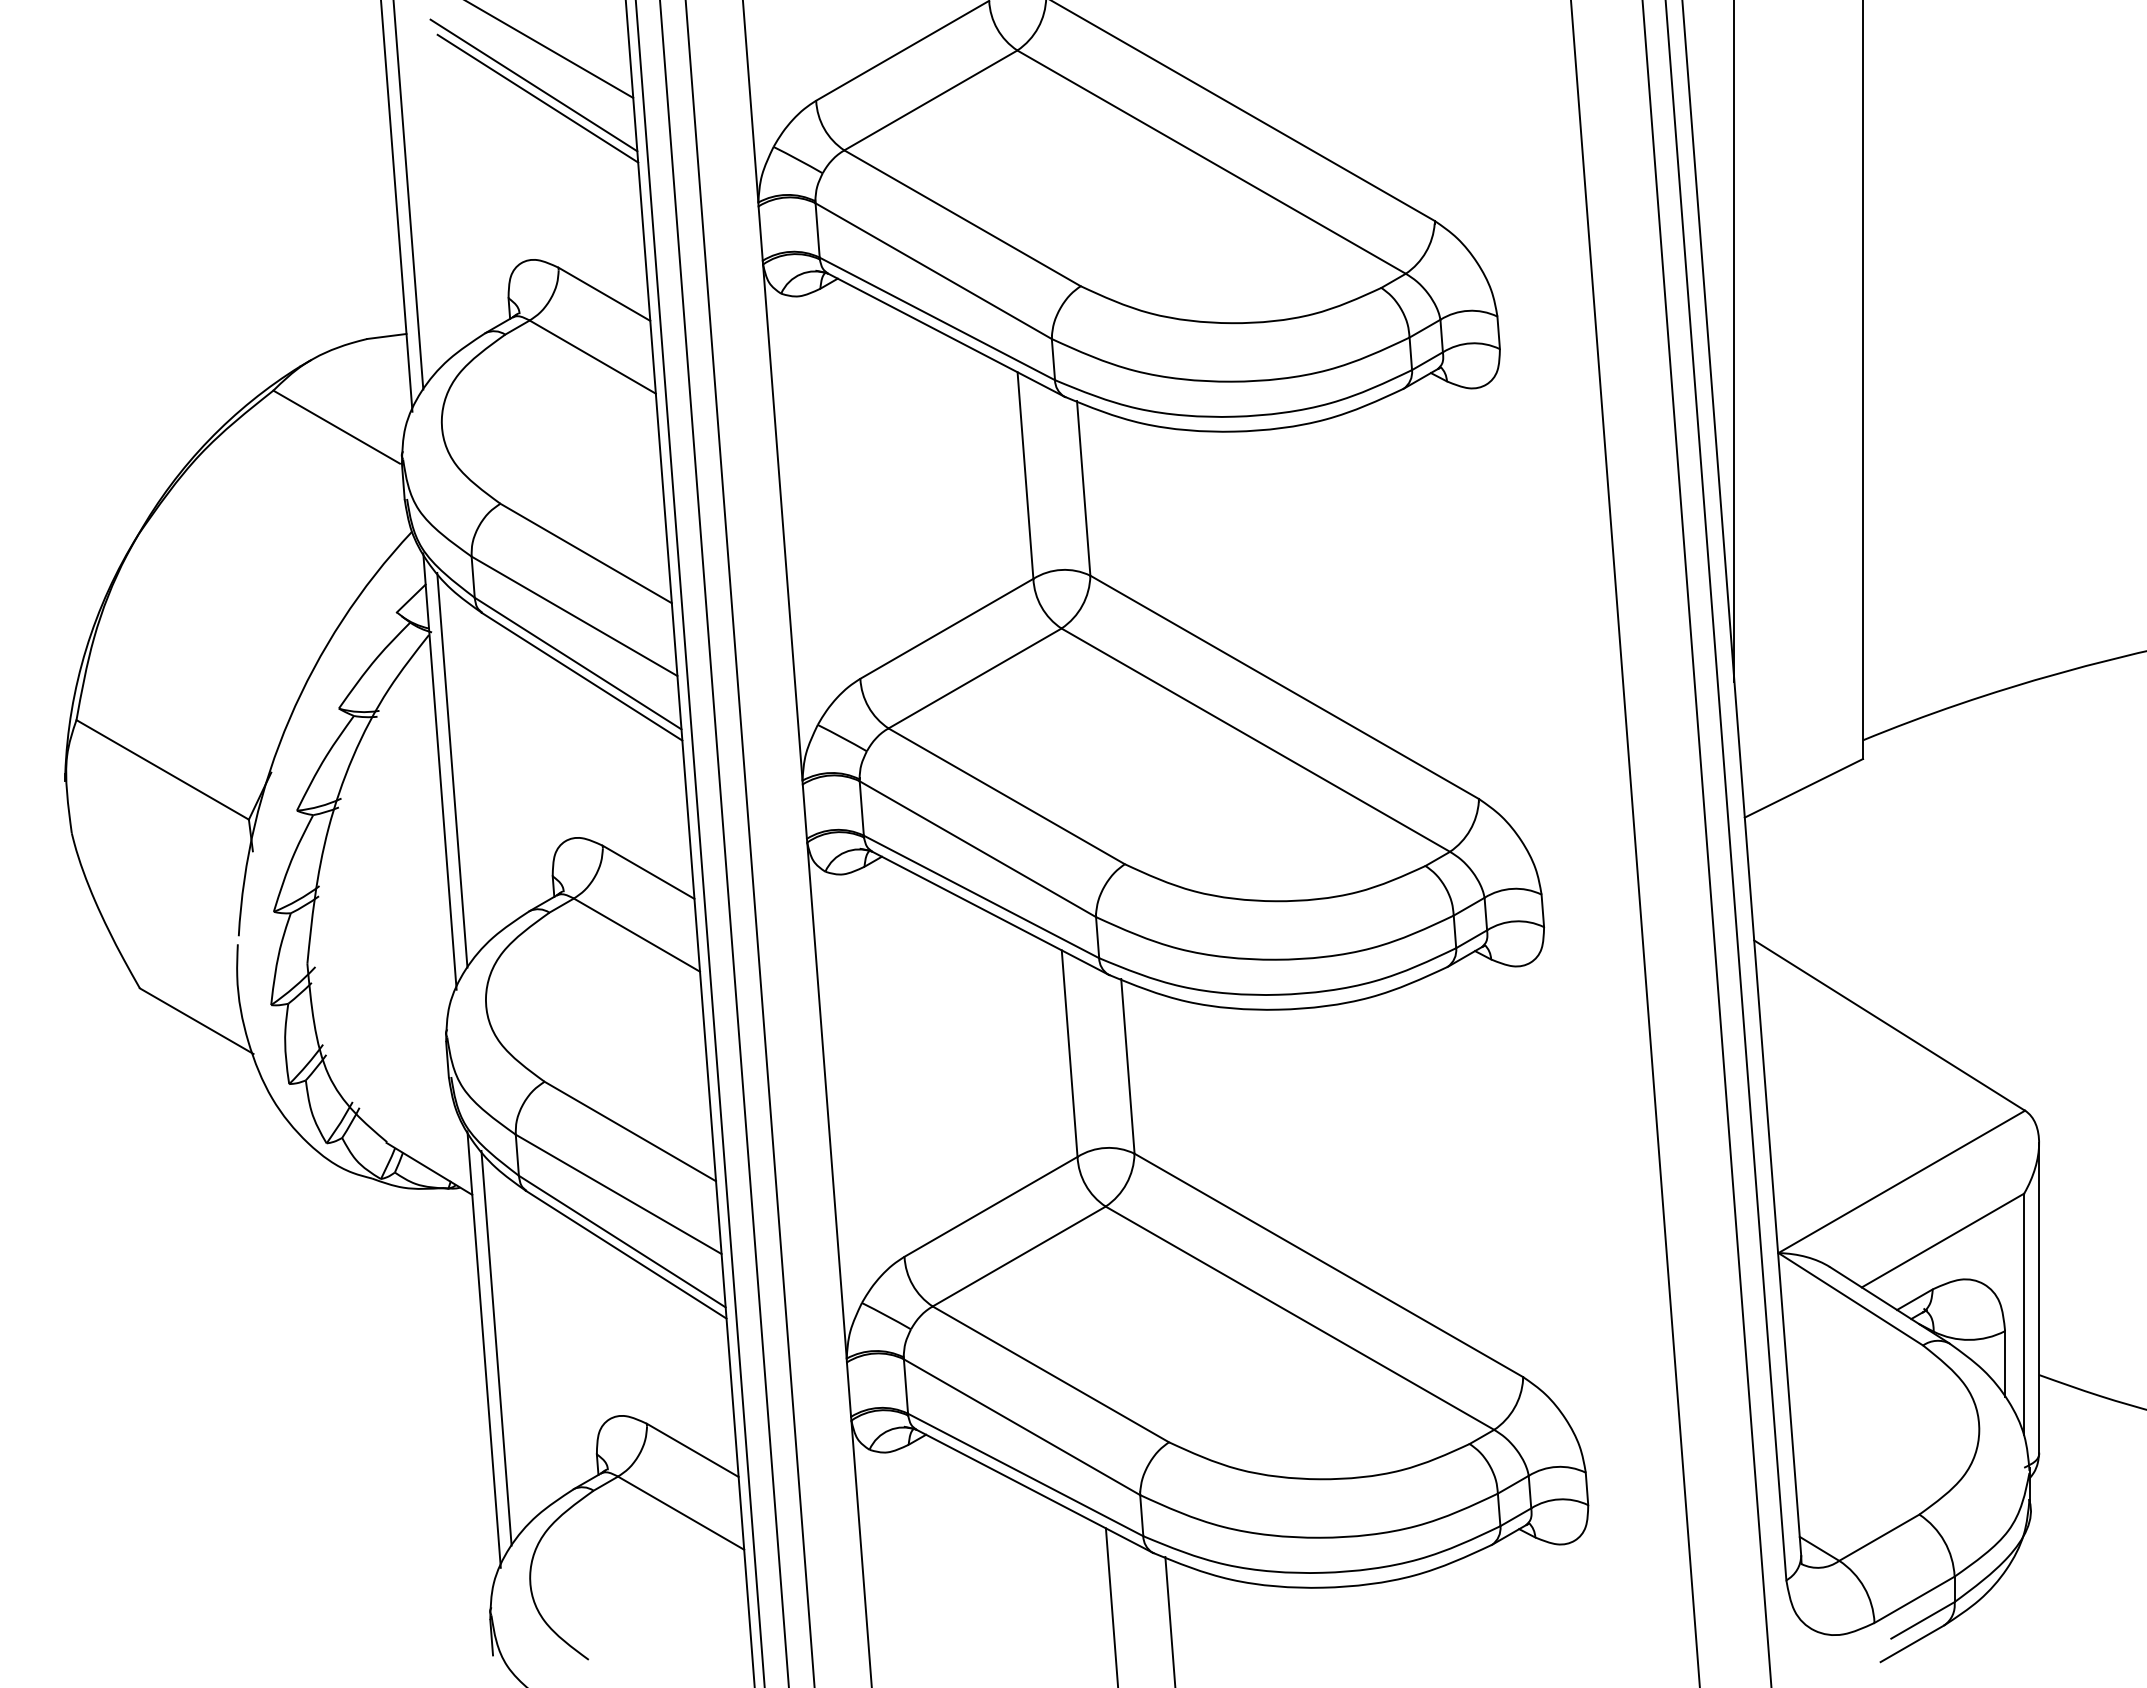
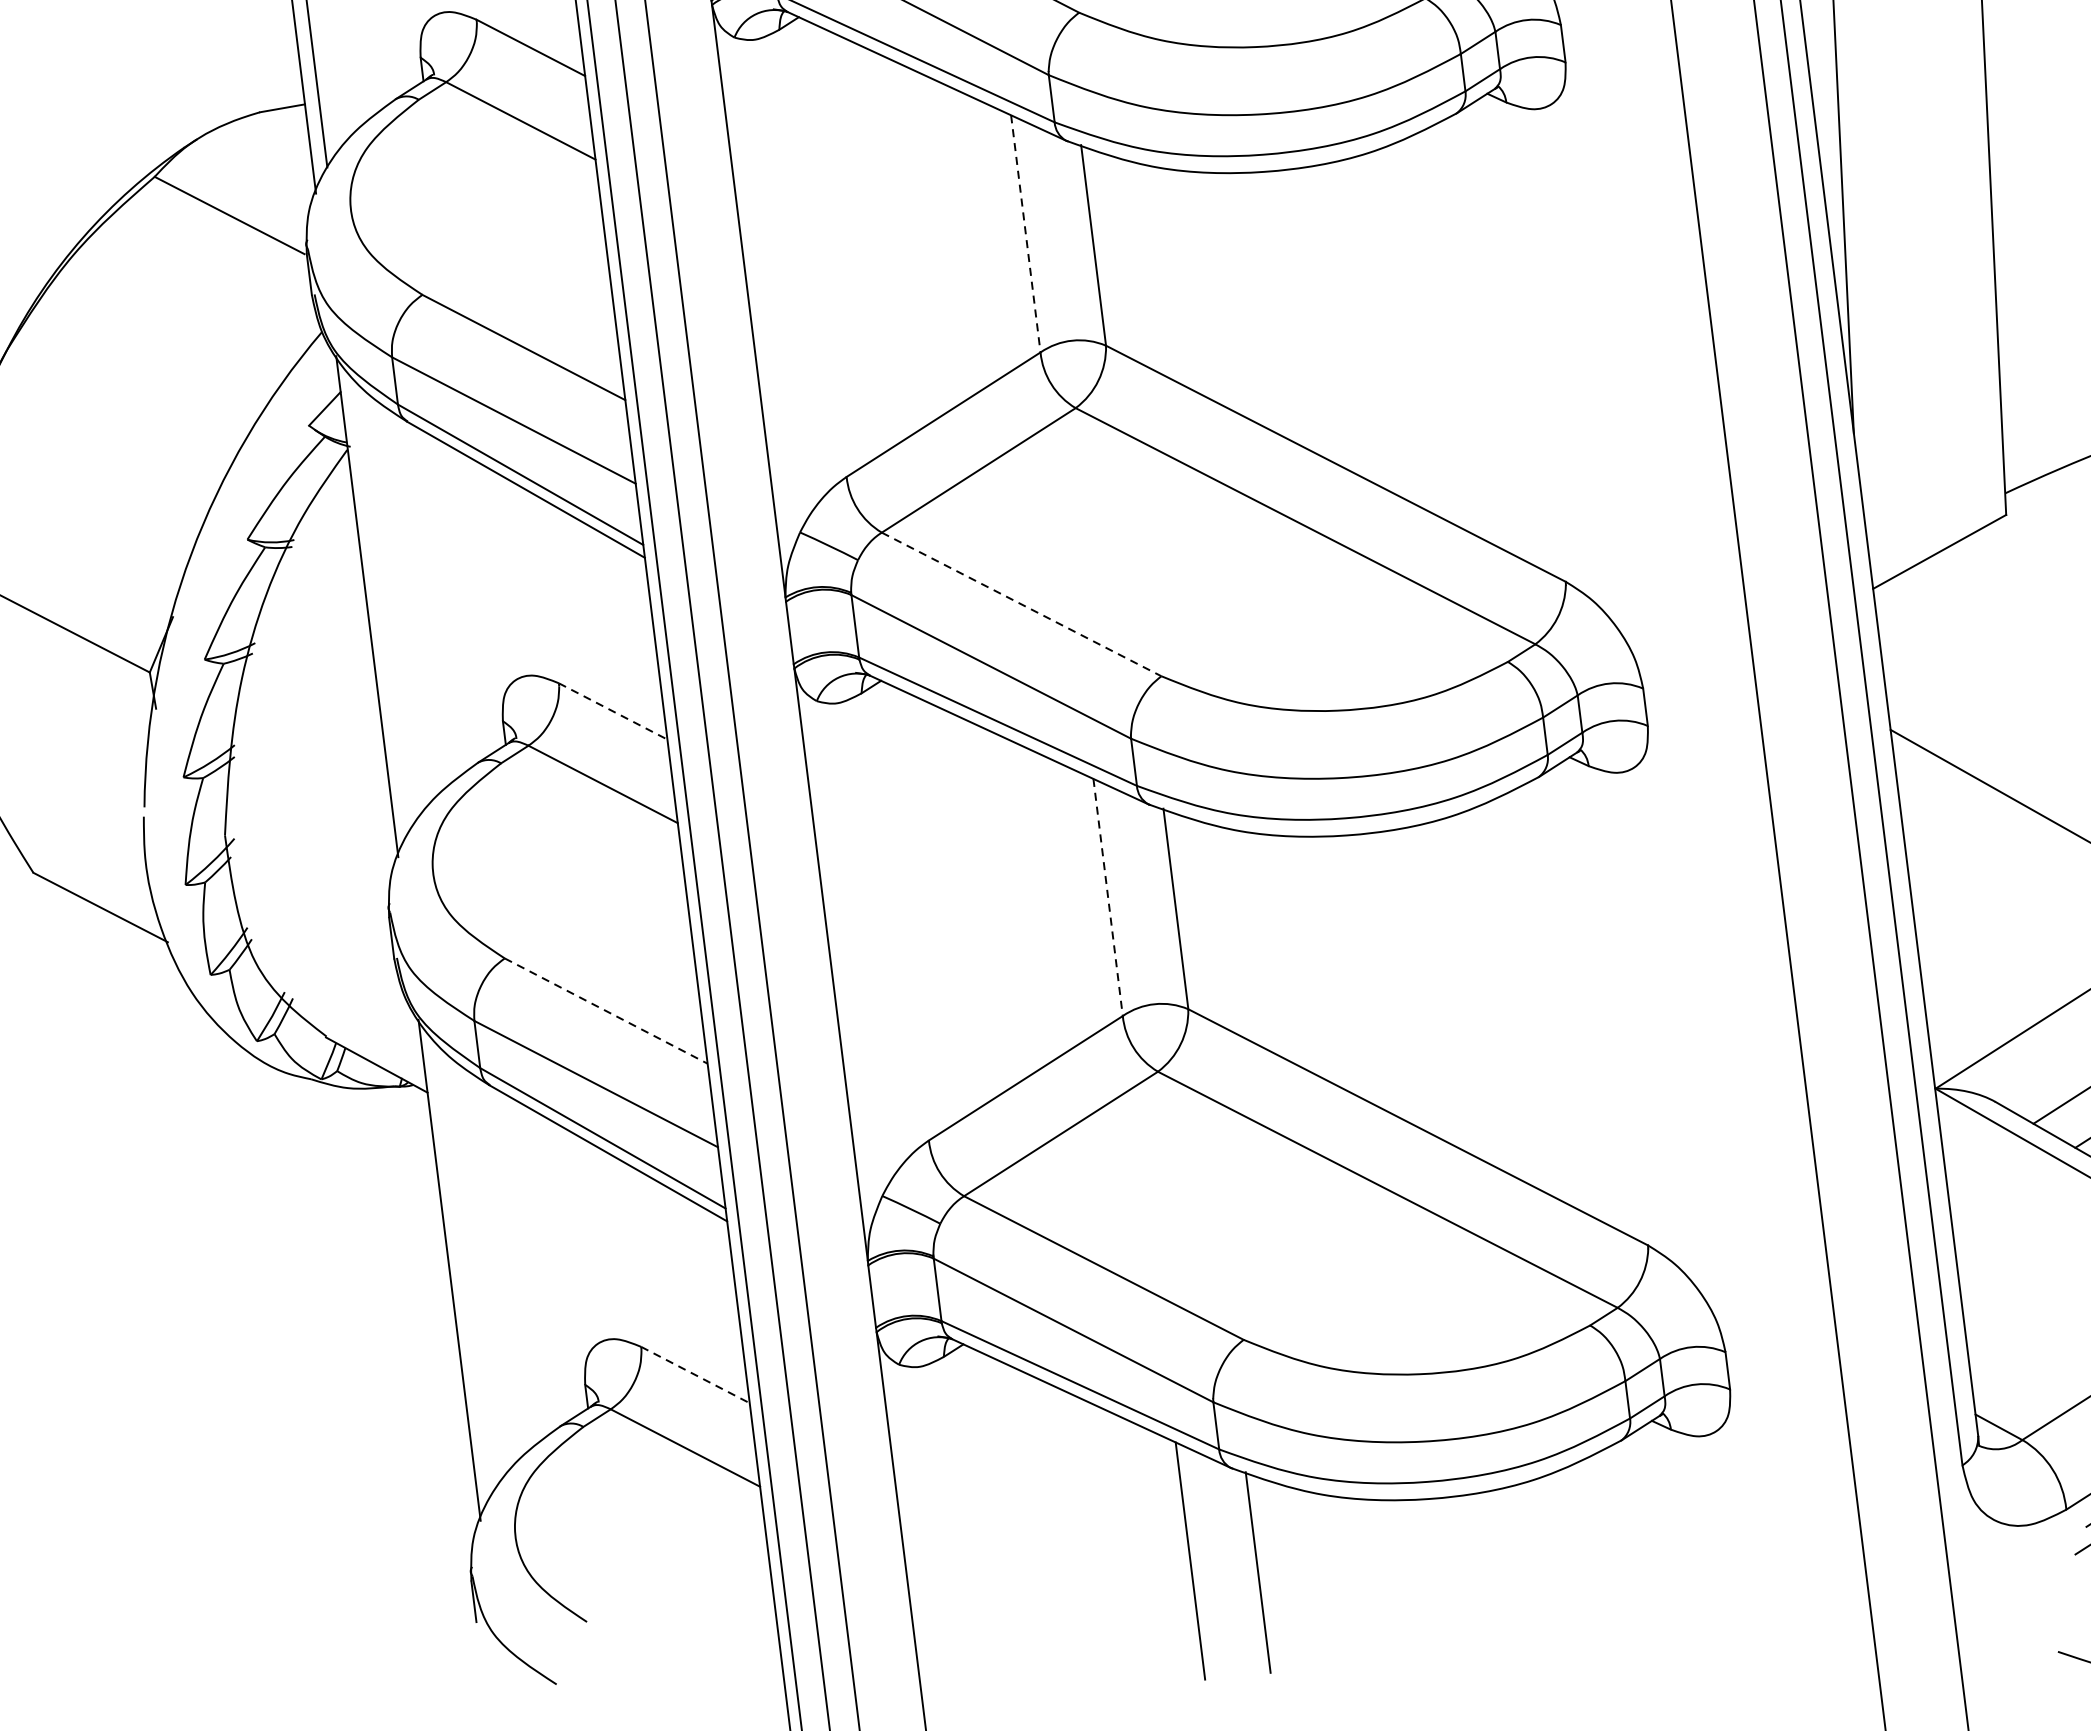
line: (1025, 475) -> (1025, 233), solid -> dashed
line: (452, 769) -> (381, 603), removed
line: (1007, 796) -> (1022, 604), solid -> dashed
line: (649, 872) -> (614, 711), solid -> dashed
line: (1069, 1053) -> (1107, 897), solid -> dashed
line: (630, 1131) -> (606, 1011), solid -> dashed
line: (496, 1347) -> (463, 1267), removed
line: (693, 1450) -> (696, 1375), solid -> dashed

